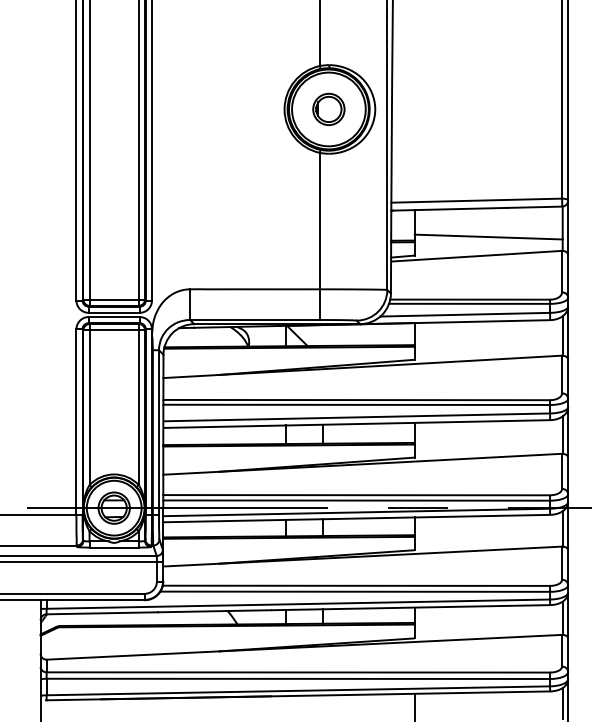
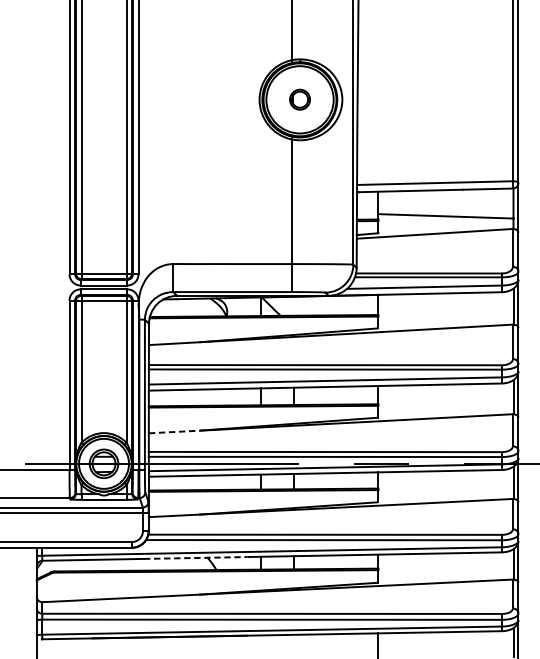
part: (328, 108) -> (299, 98), size x0.7
line: (191, 473) -> (174, 432), solid -> dashed
line: (214, 611) -> (195, 558), solid -> dashed

